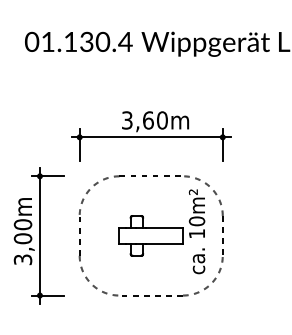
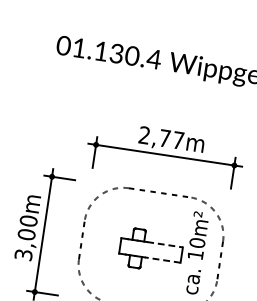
text: (144, 120) -> (161, 137), 3,60m -> 2,77m
line: (165, 227) -> (166, 244), solid -> dashed
line: (164, 243) -> (162, 259), solid -> dashed

